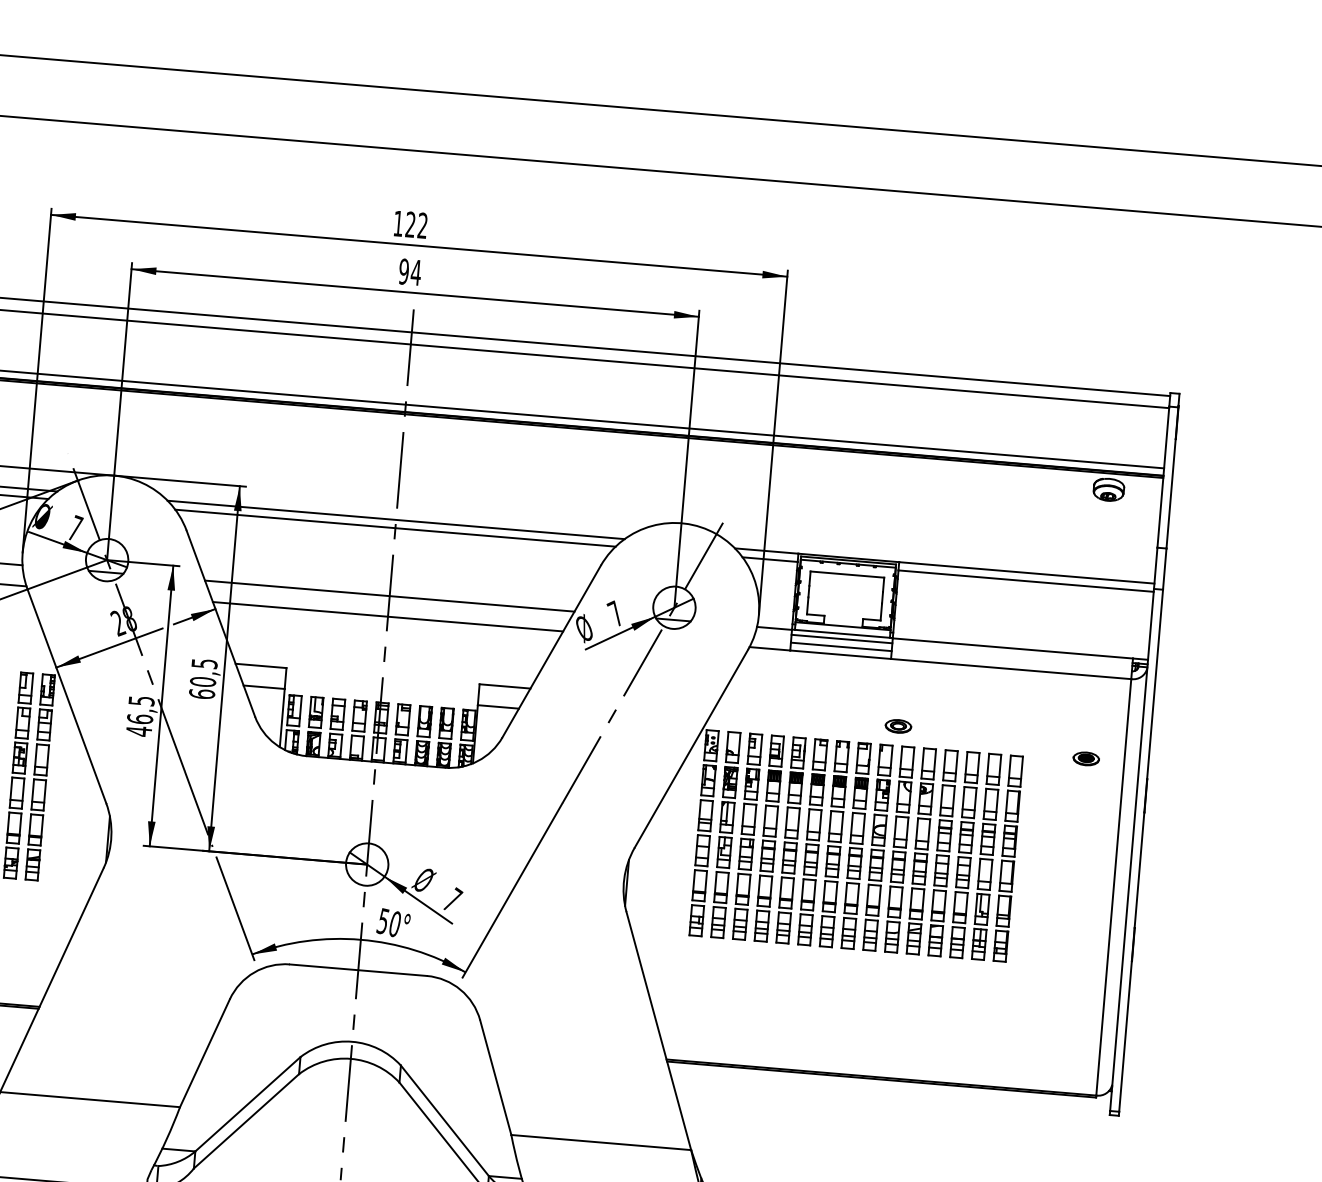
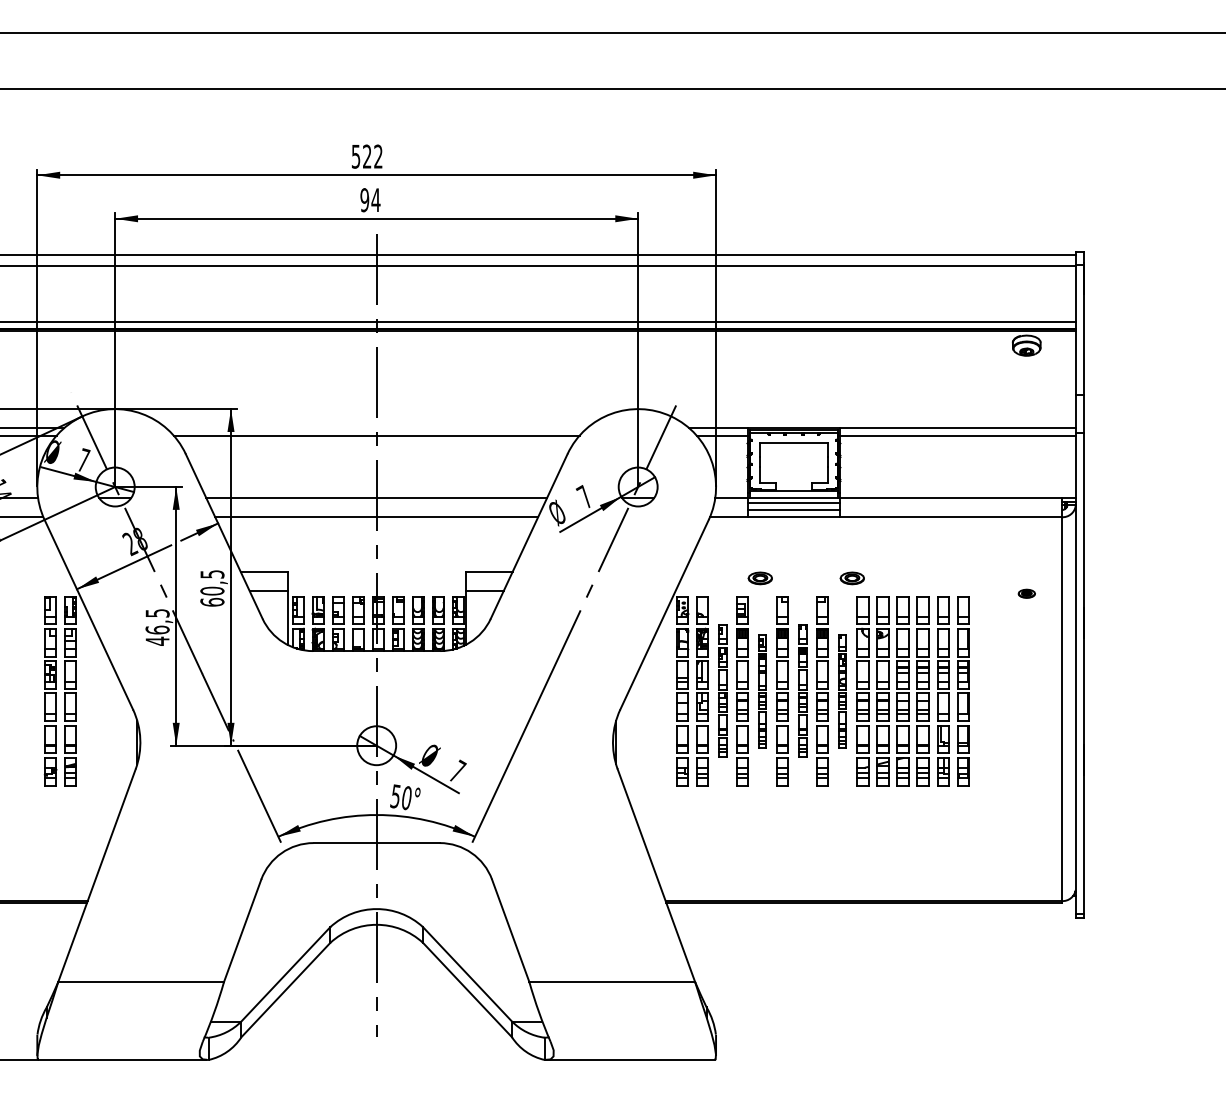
text: (397, 223) -> (355, 156), 122 -> 522
line: (396, 519) -> (376, 427), removed
part: (797, 718) -> (759, 578), added
part: (1085, 758) -> (1026, 593), size x0.7
part: (747, 837) -> (722, 691), size x0.7
part: (790, 840) -> (762, 691), size x0.6
part: (834, 844) -> (802, 691), size x0.7
part: (877, 848) -> (842, 691), size x0.6

